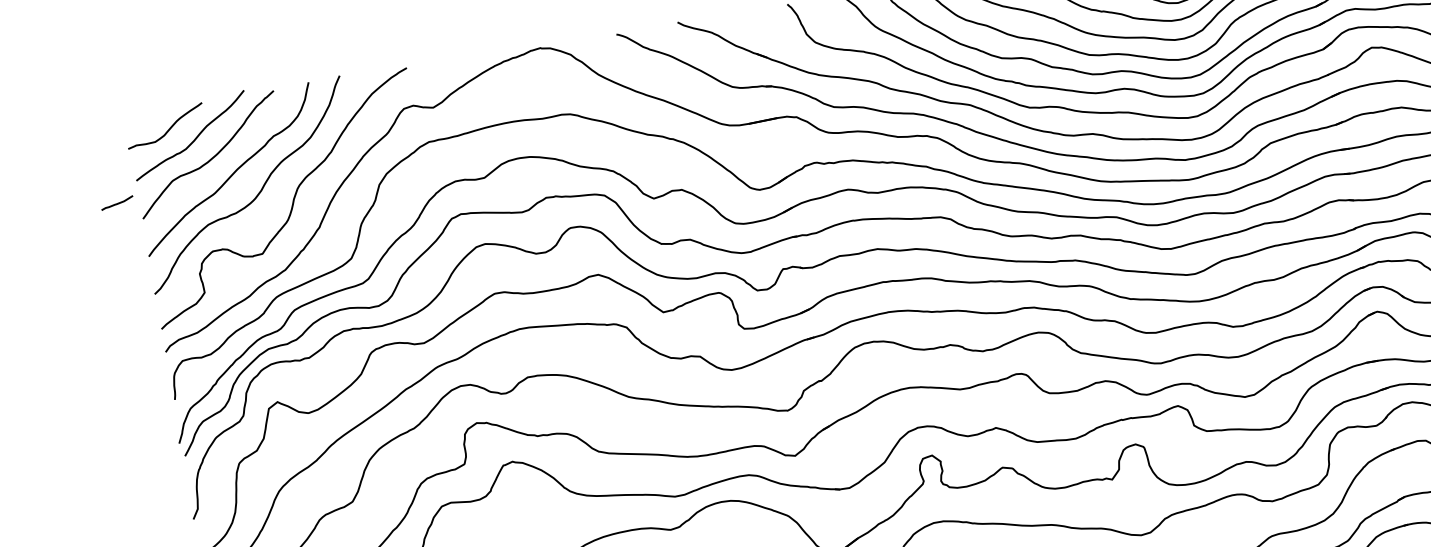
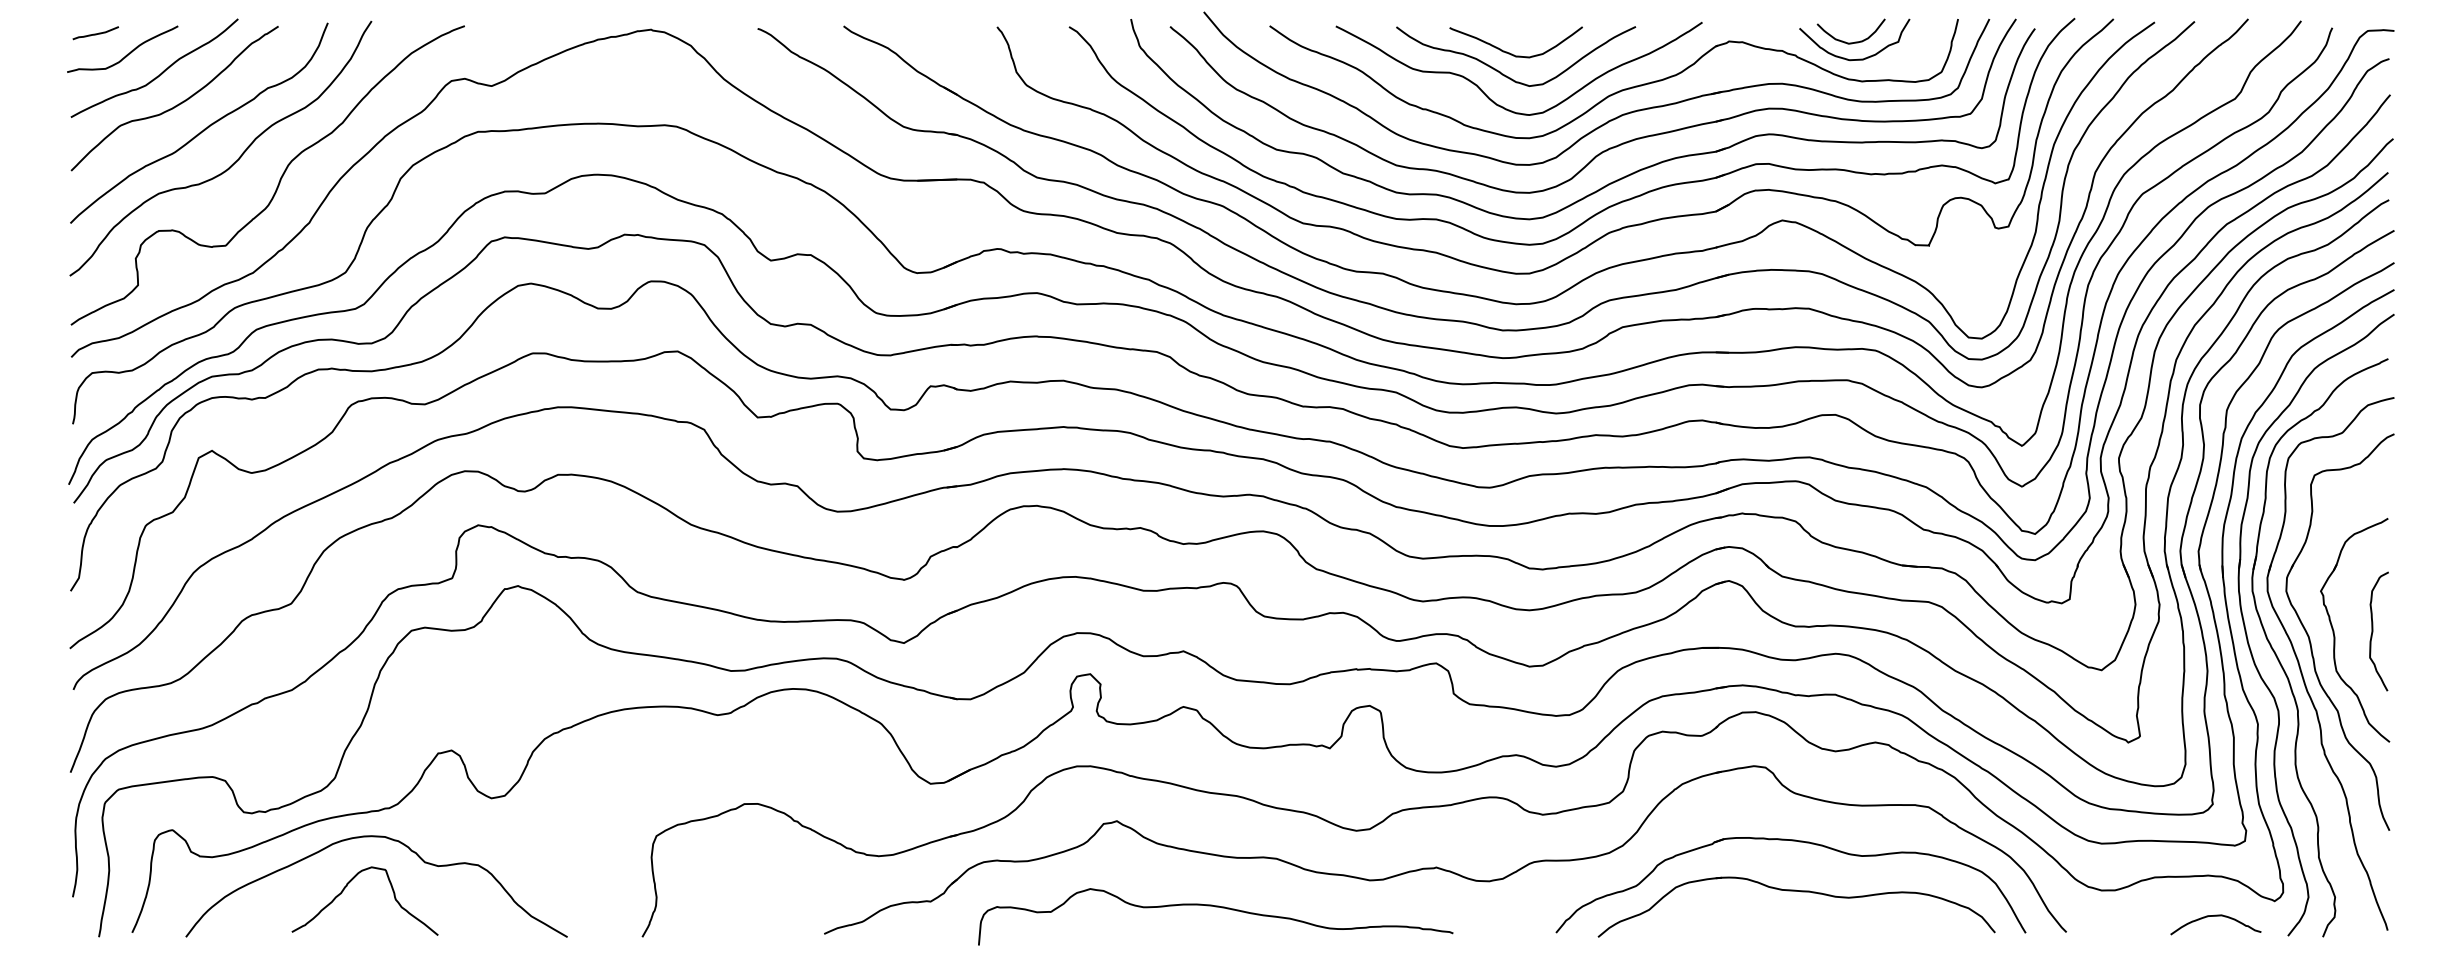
curve: (117, 203) -> (95, 33), moved

